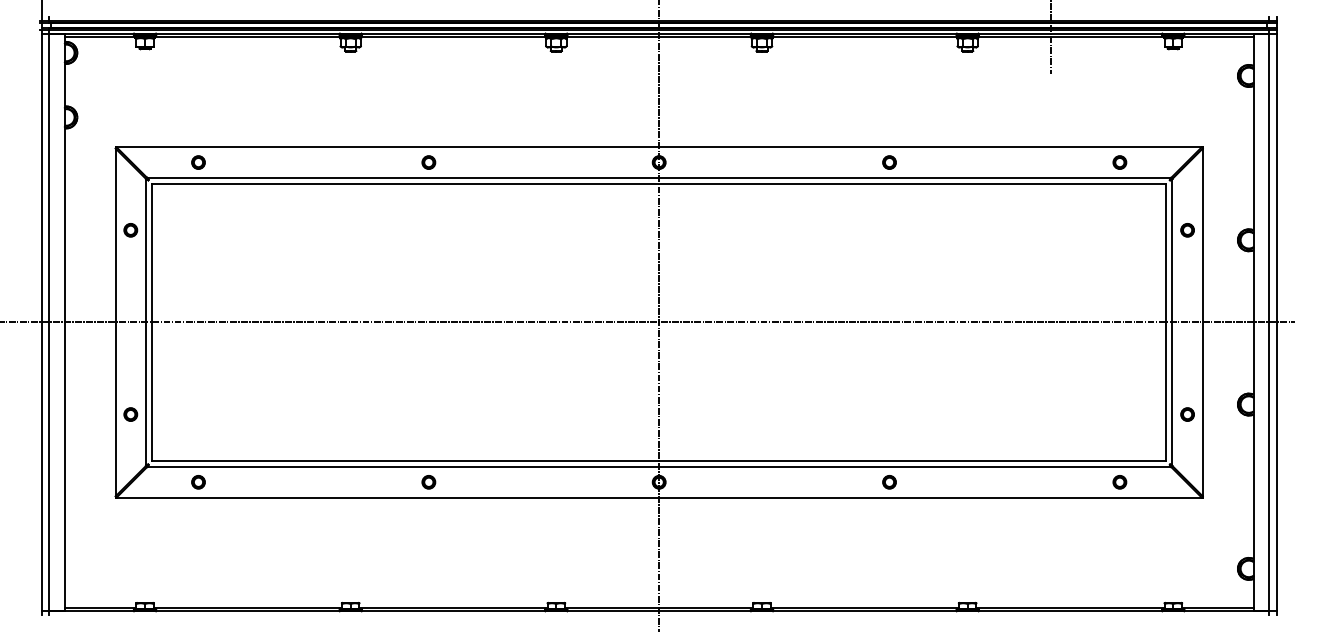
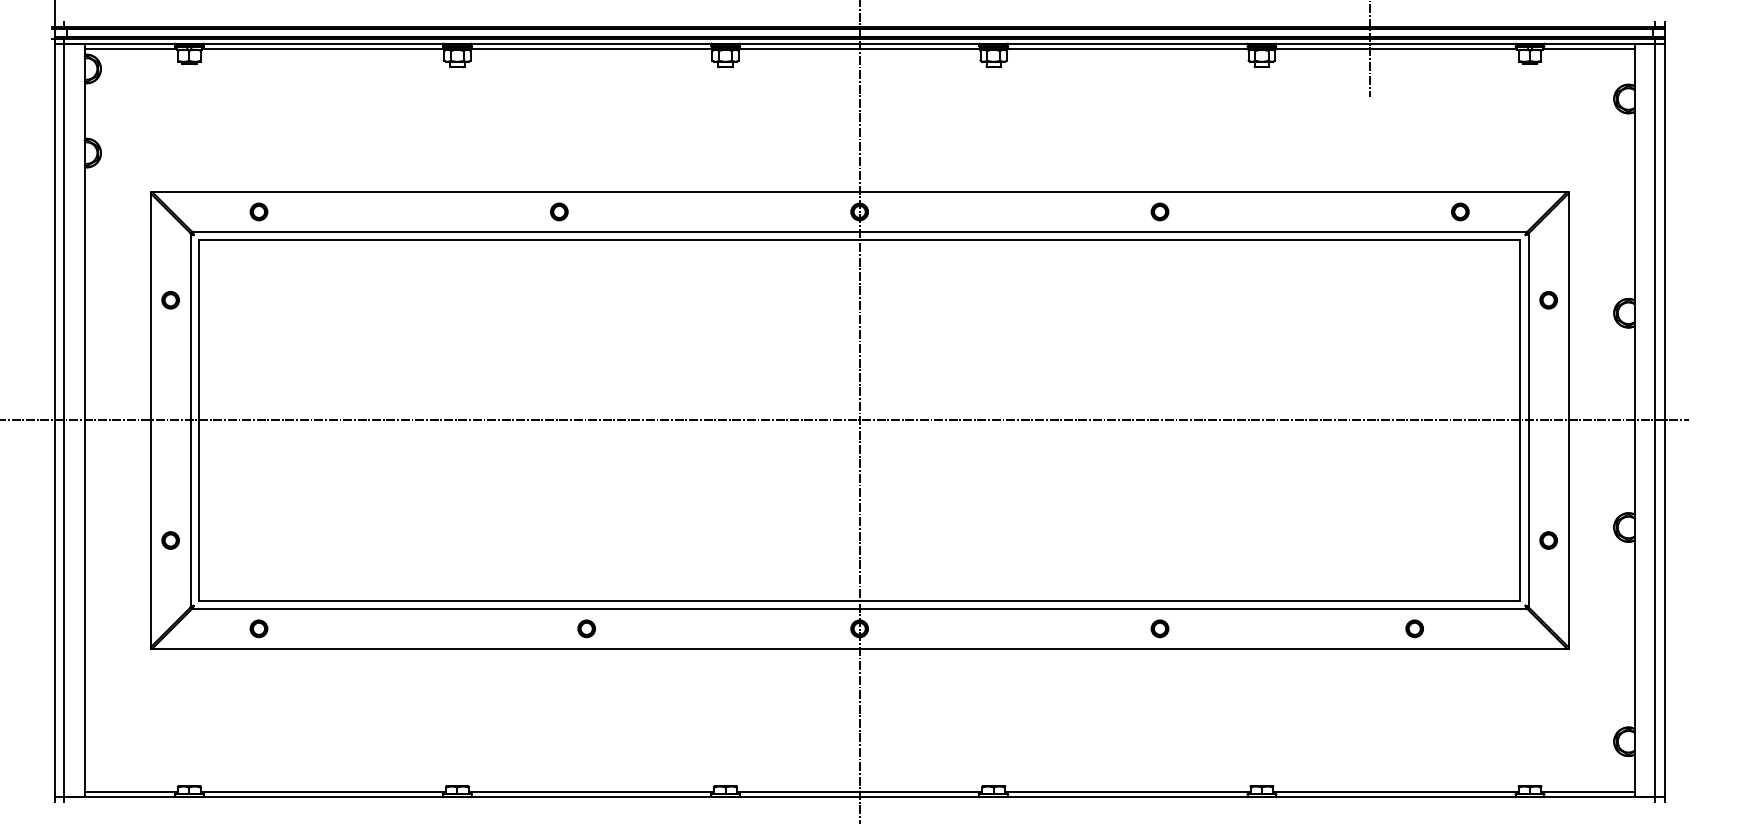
part: (428, 482) -> (586, 629), moved
part: (1119, 482) -> (1414, 629), moved

